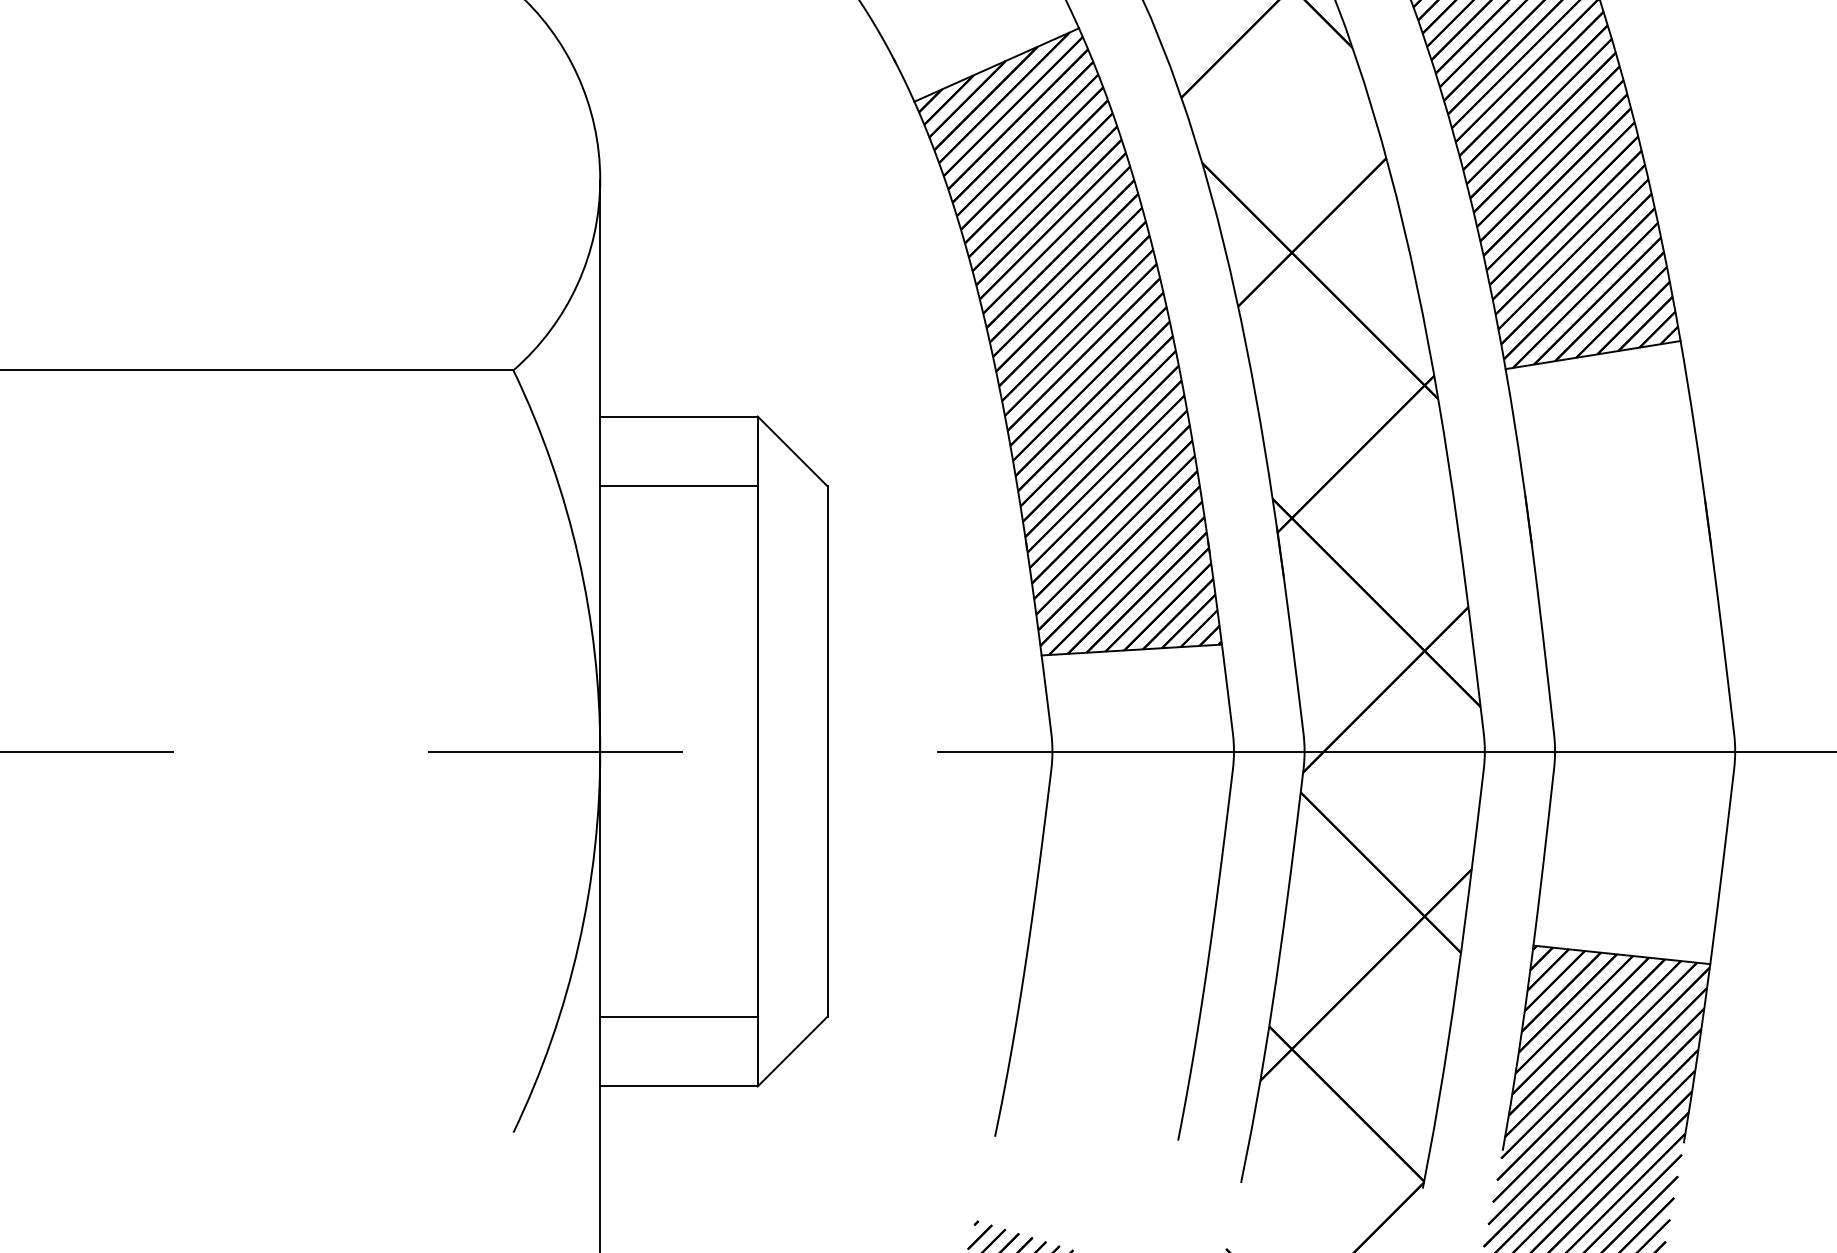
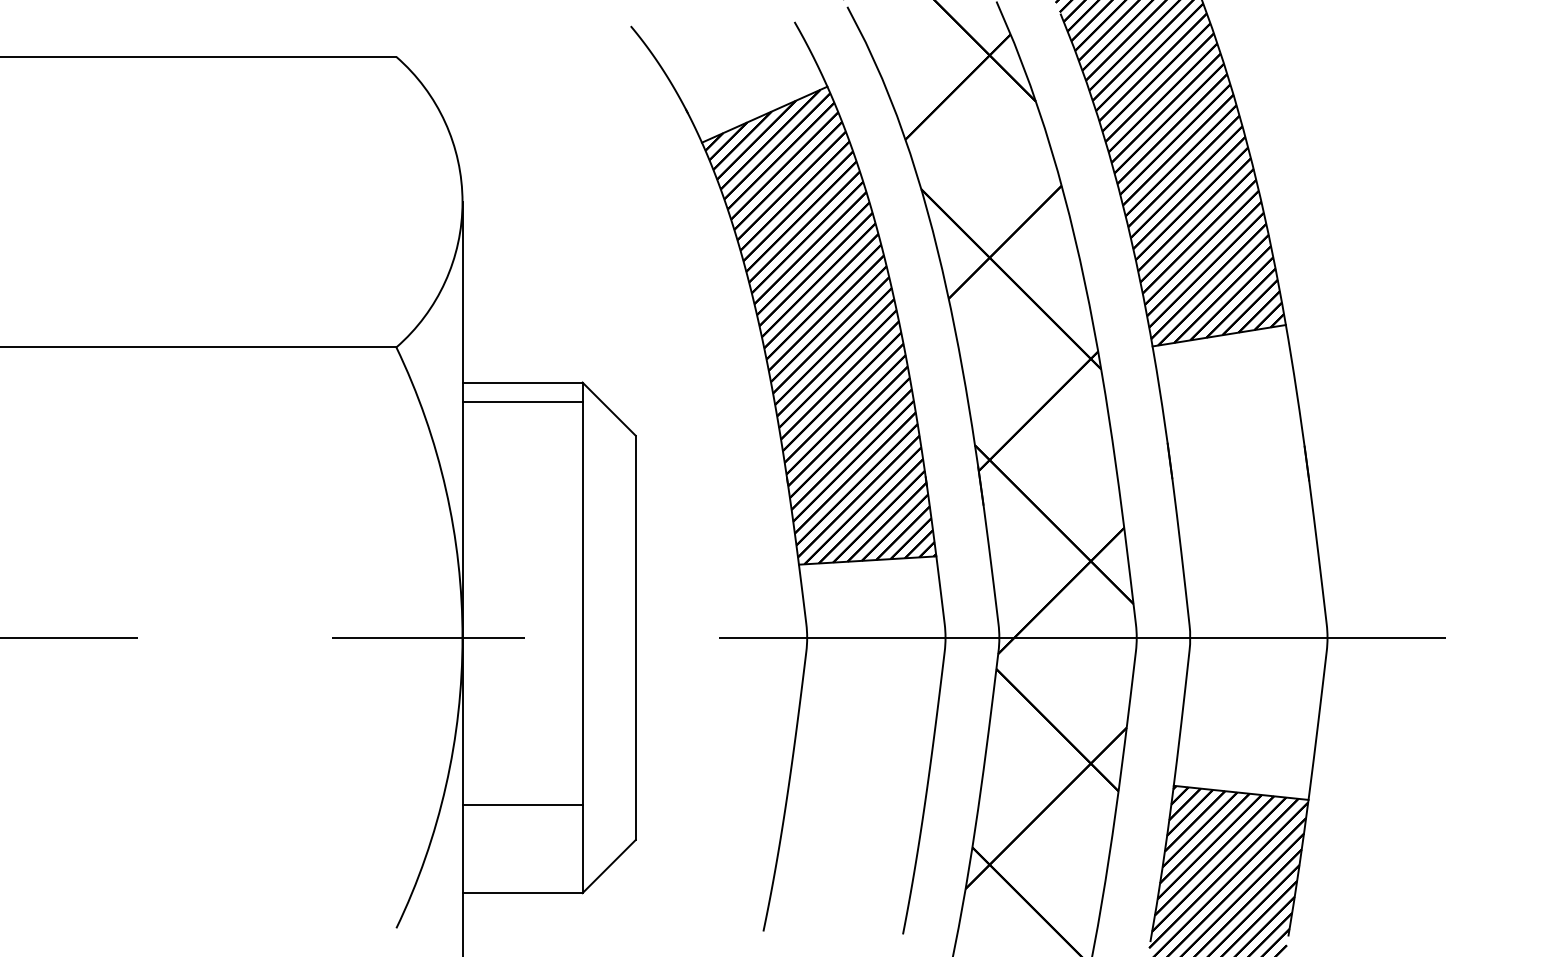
line: (678, 485) -> (522, 401), moved
line: (678, 1016) -> (522, 804), moved

